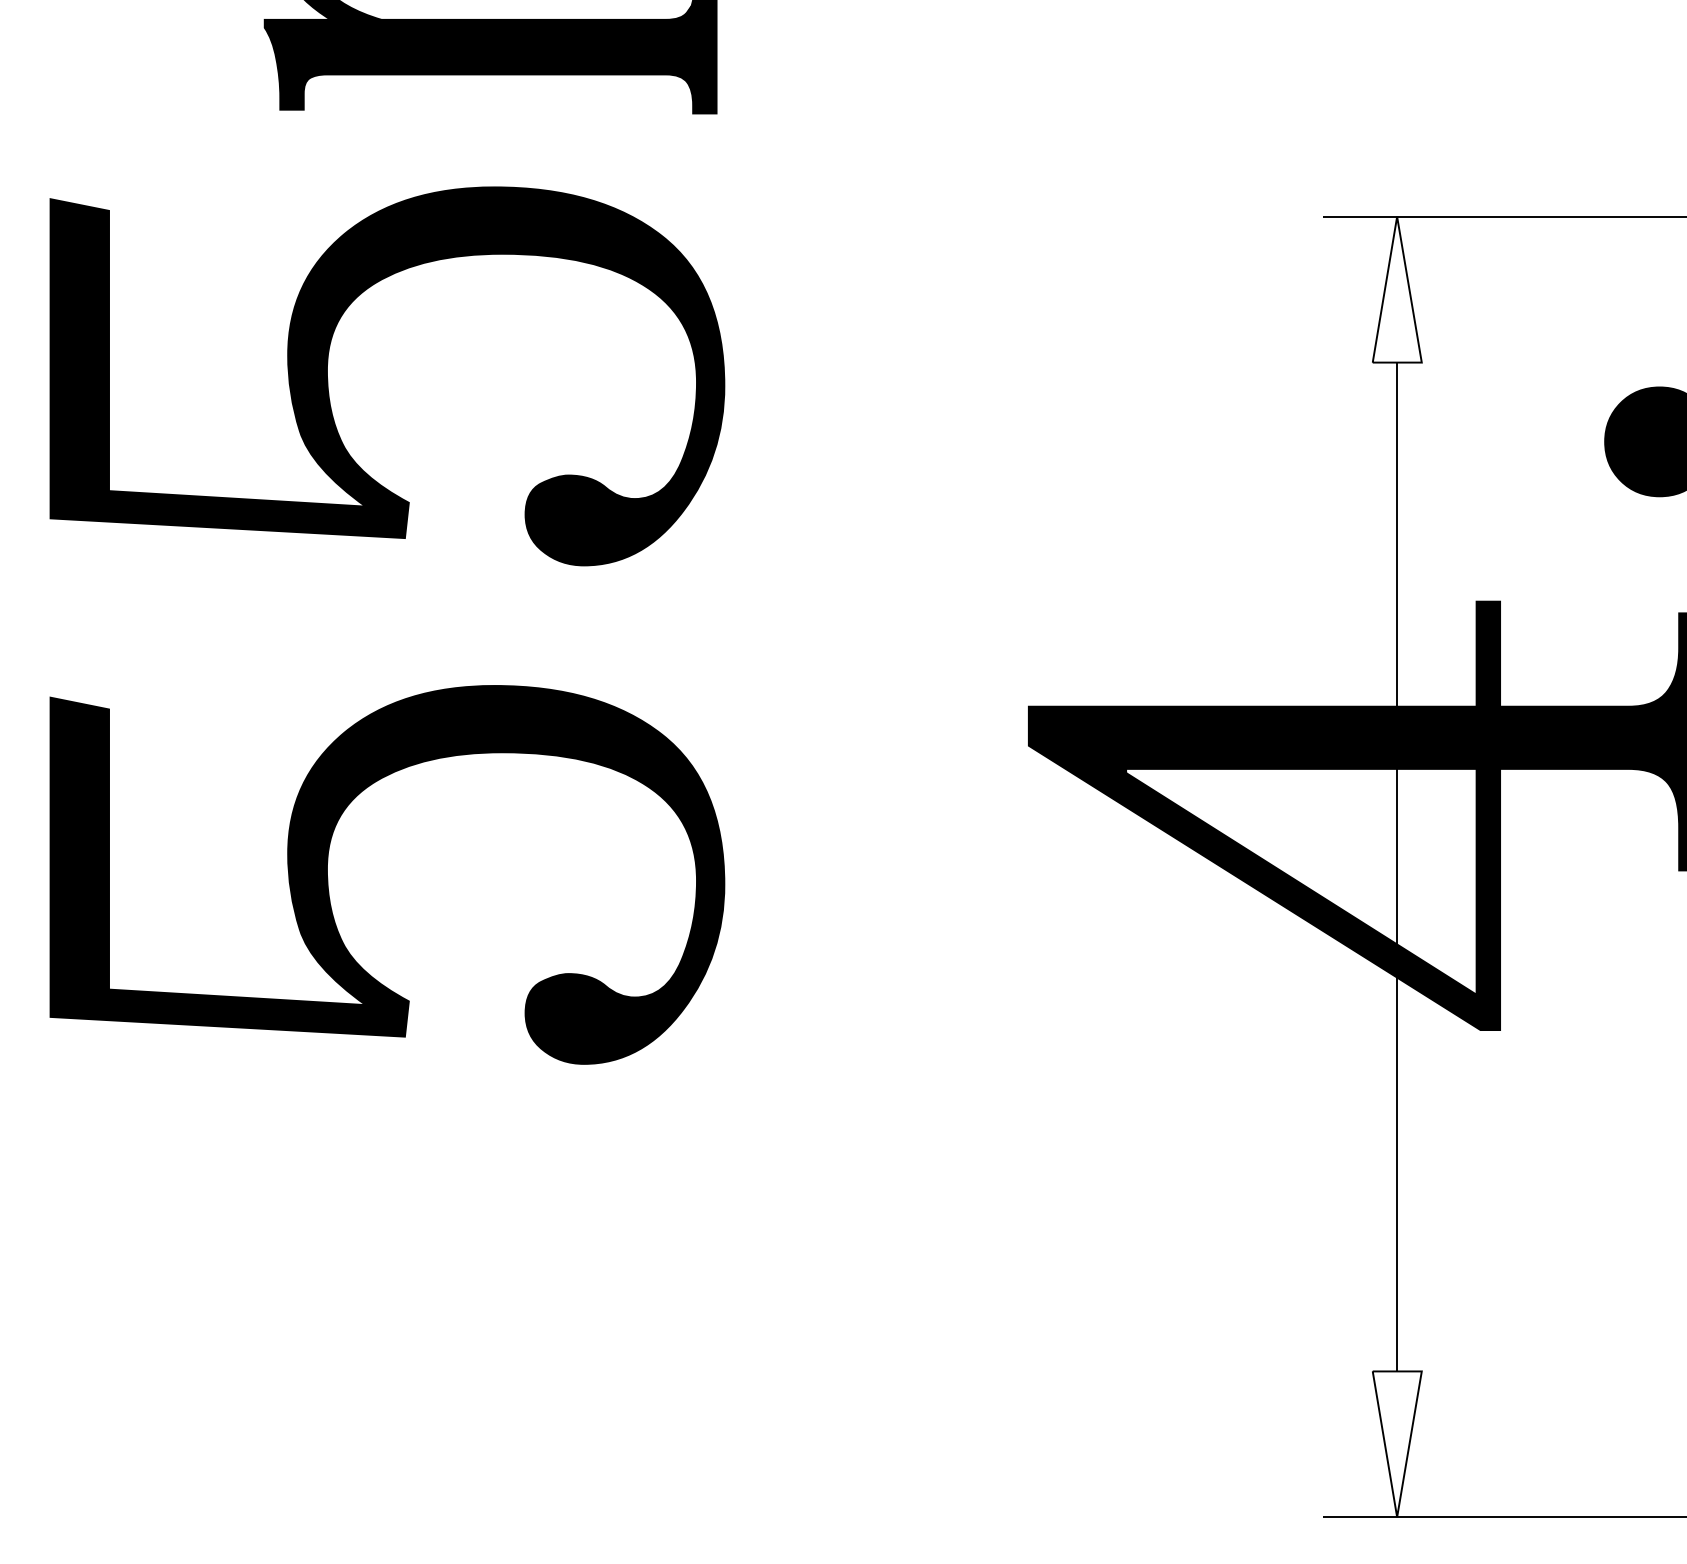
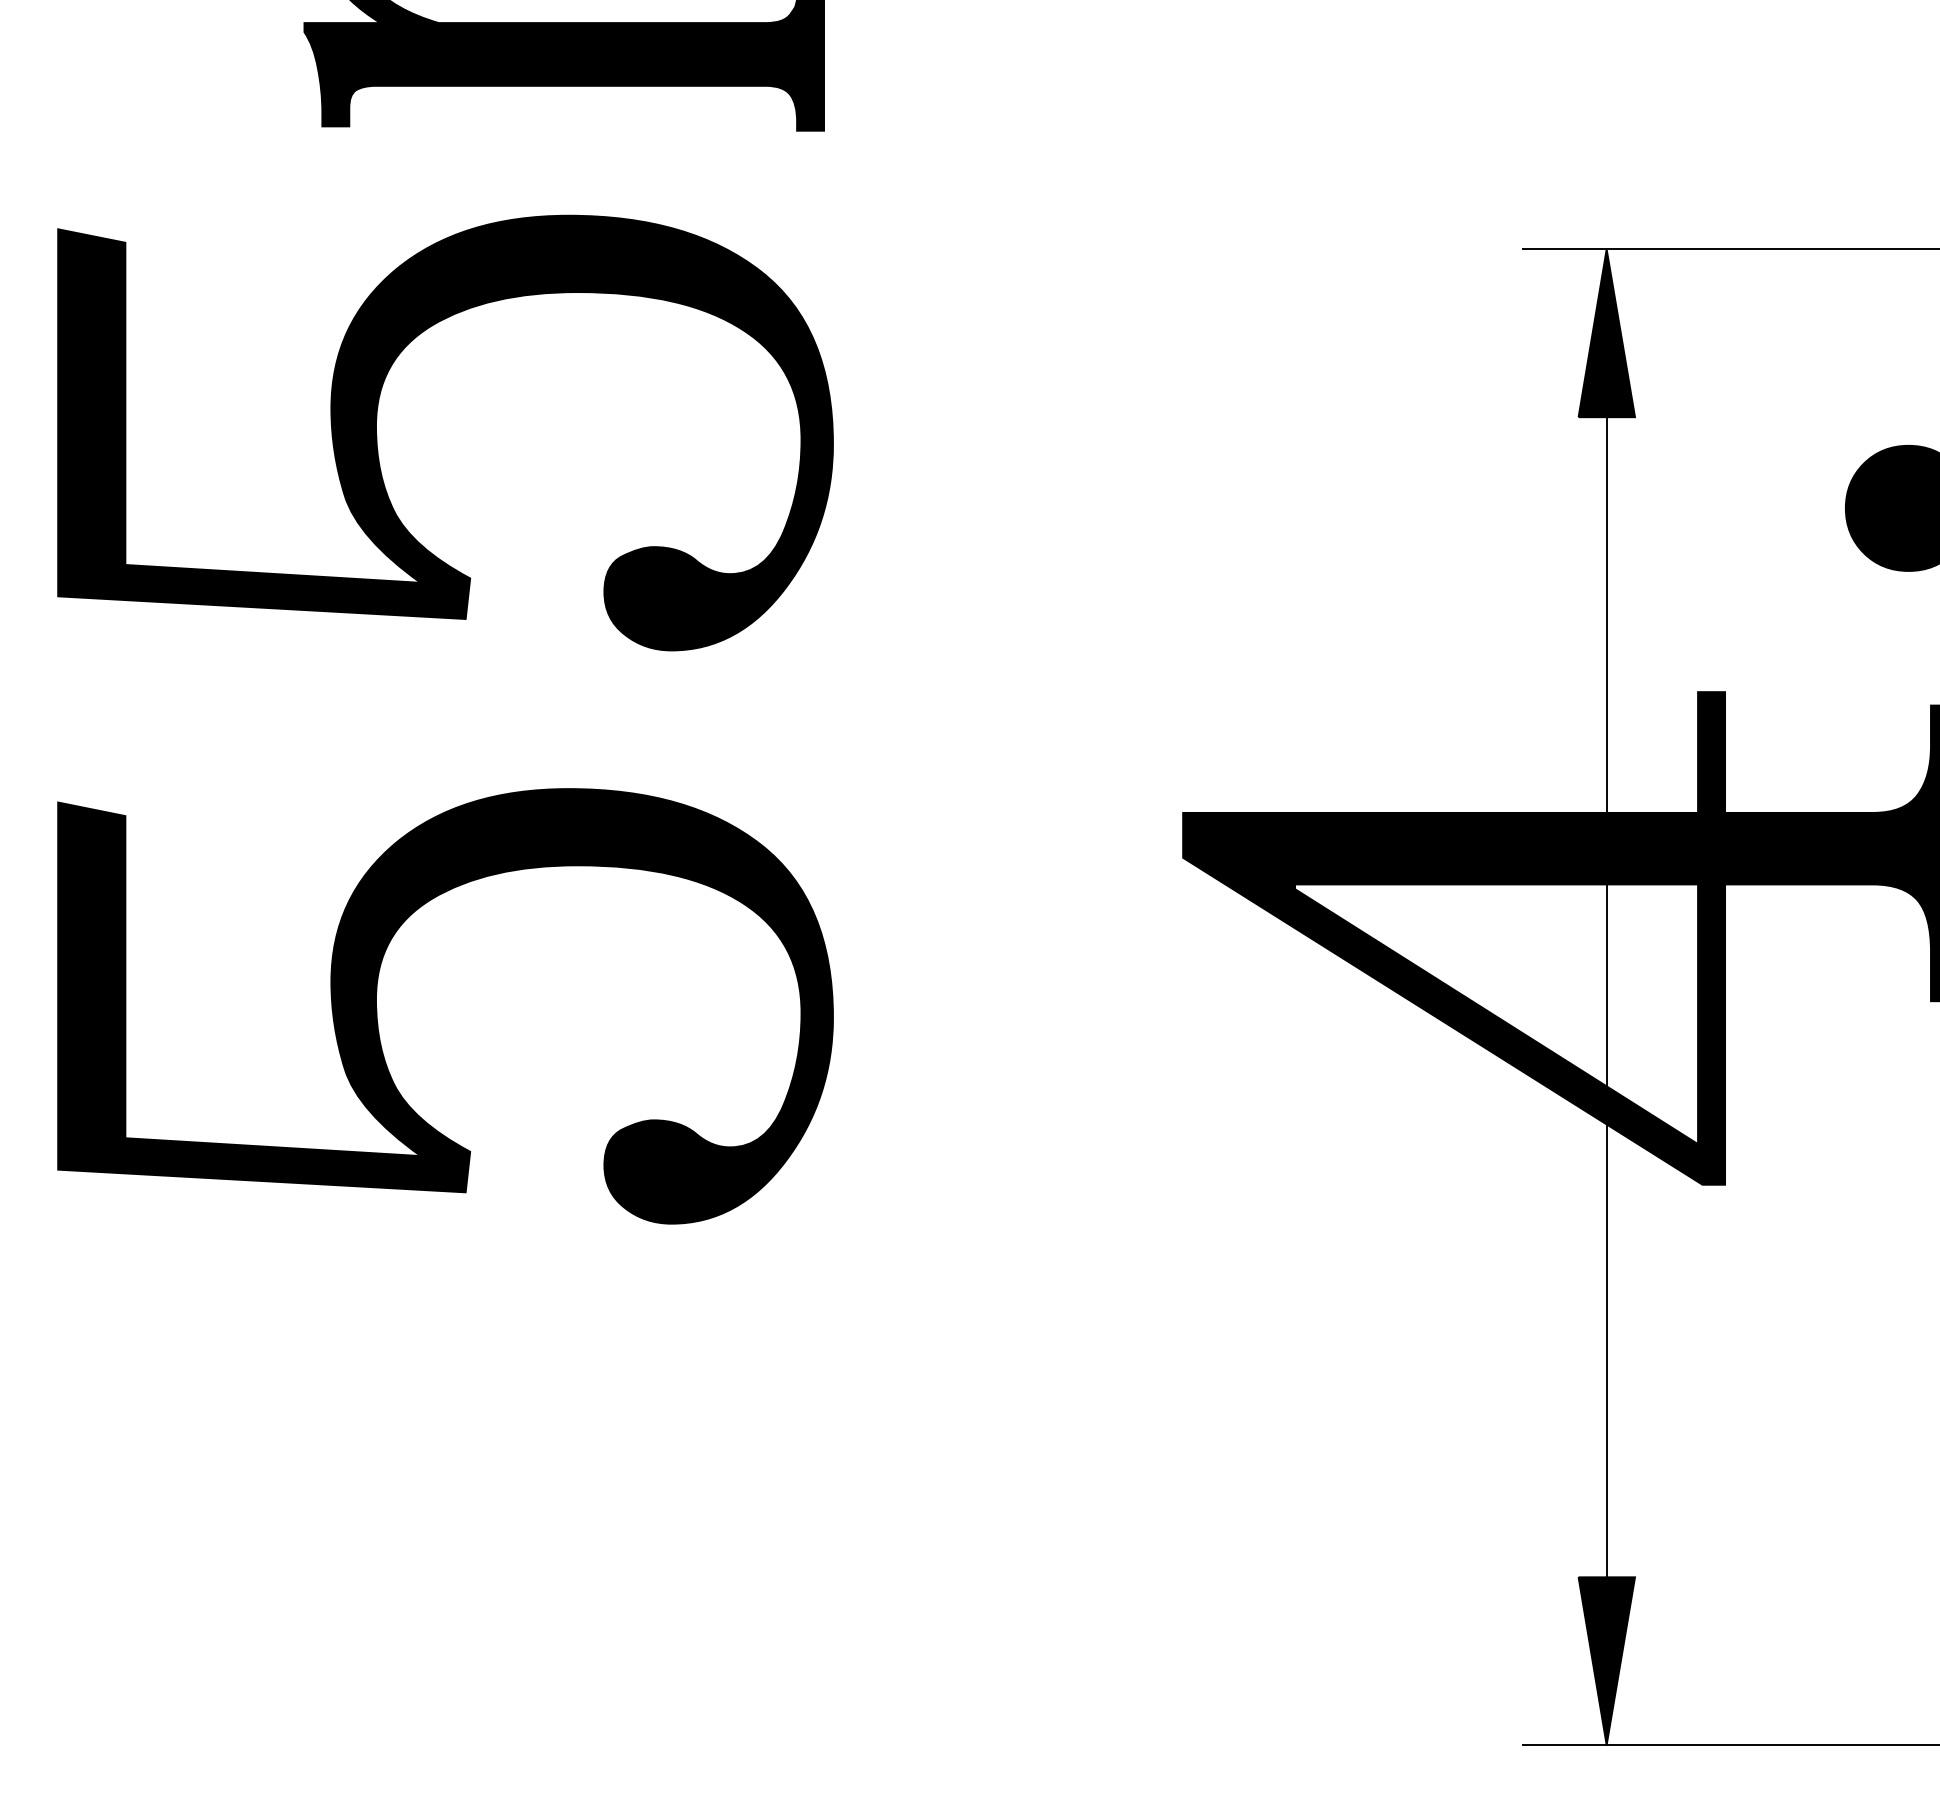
fill: (1397, 289) -> (1606, 333), added
fill: (1397, 1443) -> (1606, 1660), added

